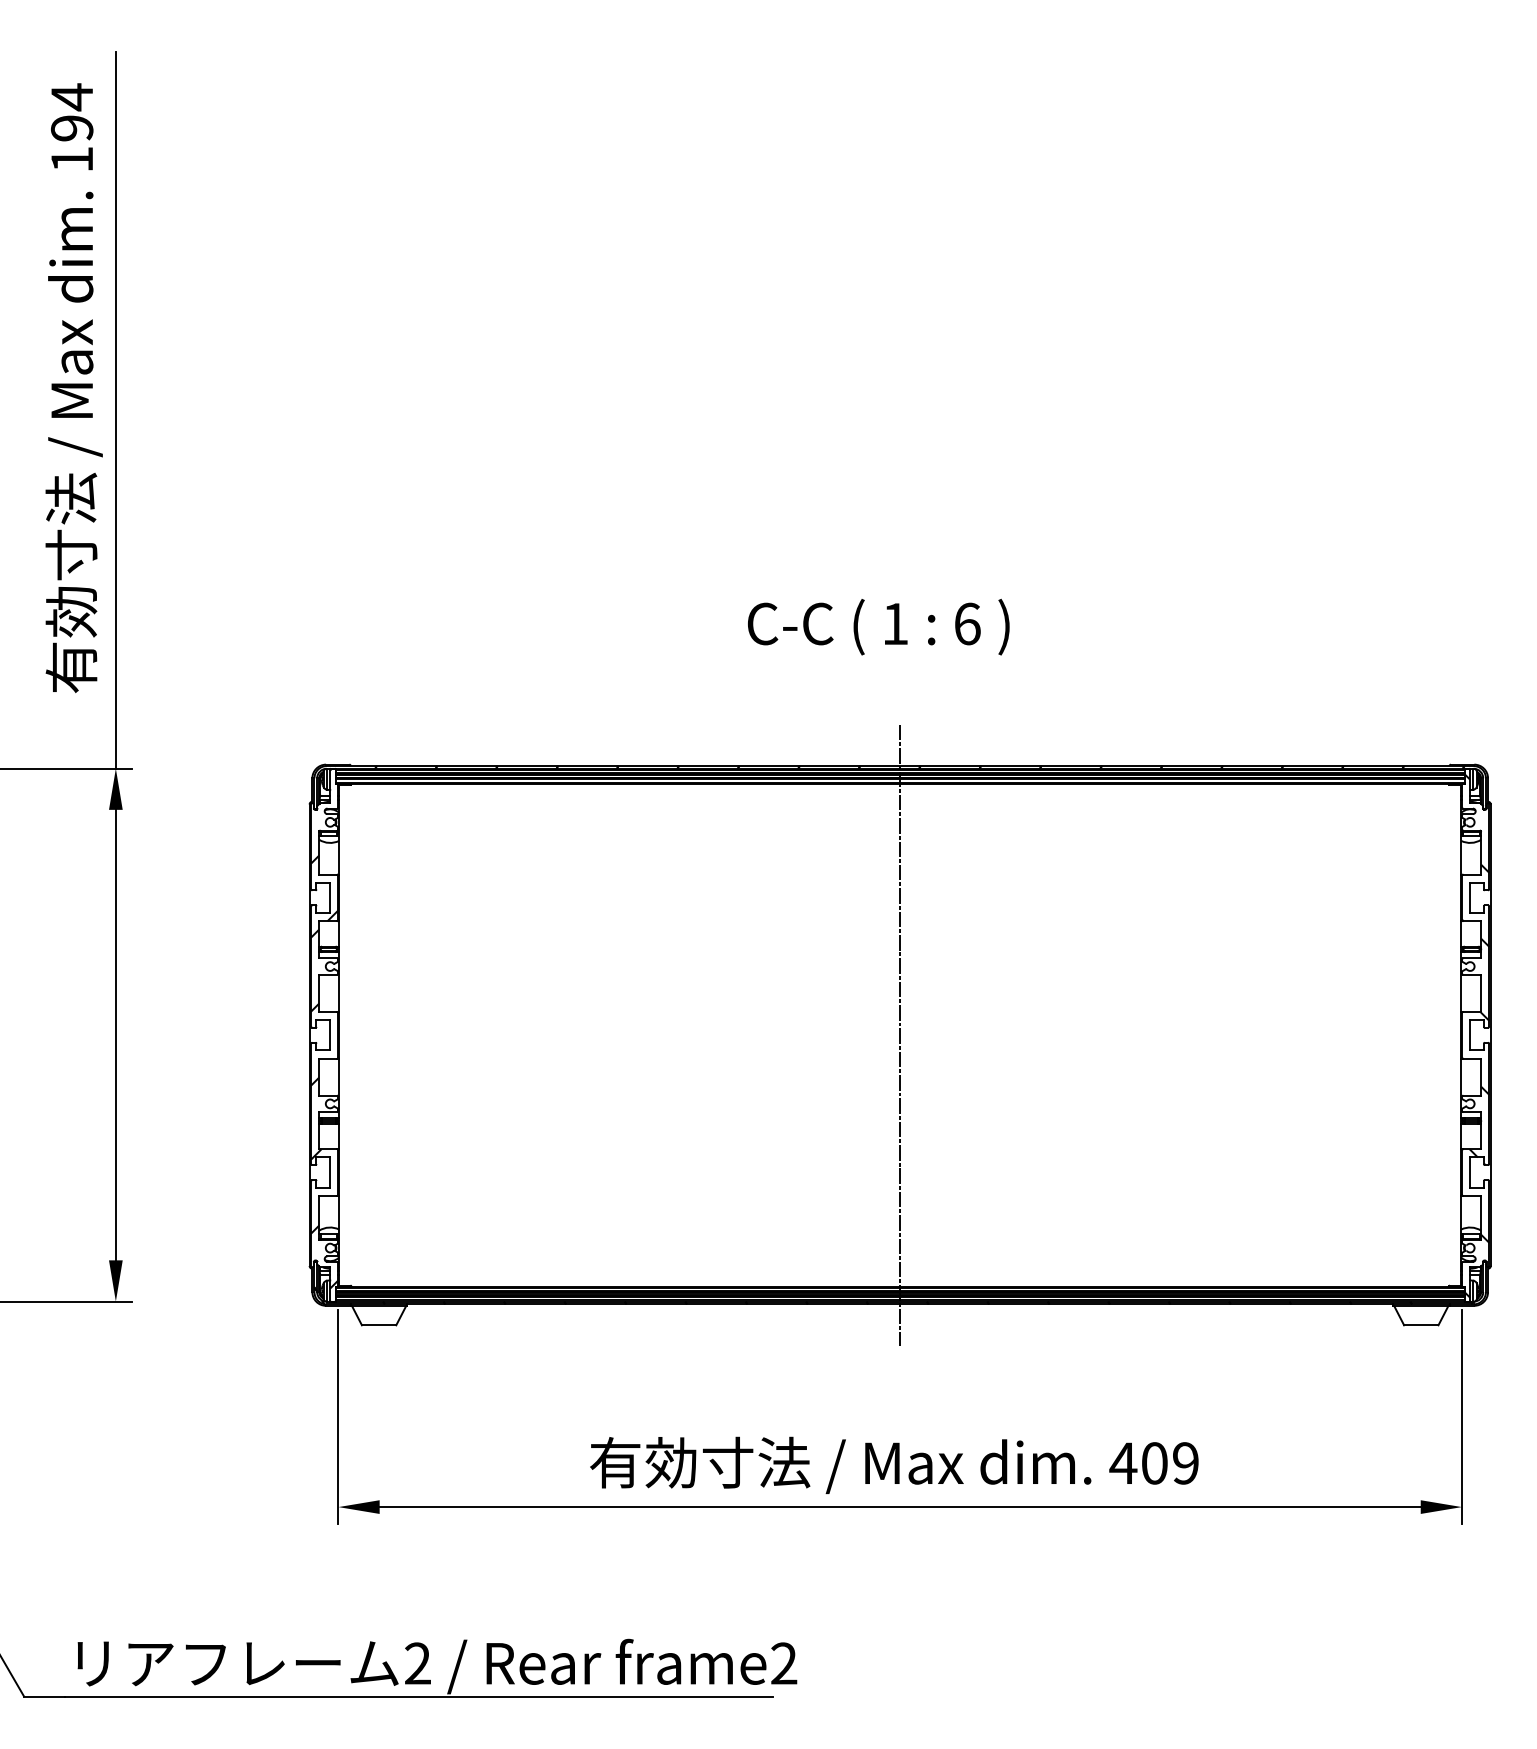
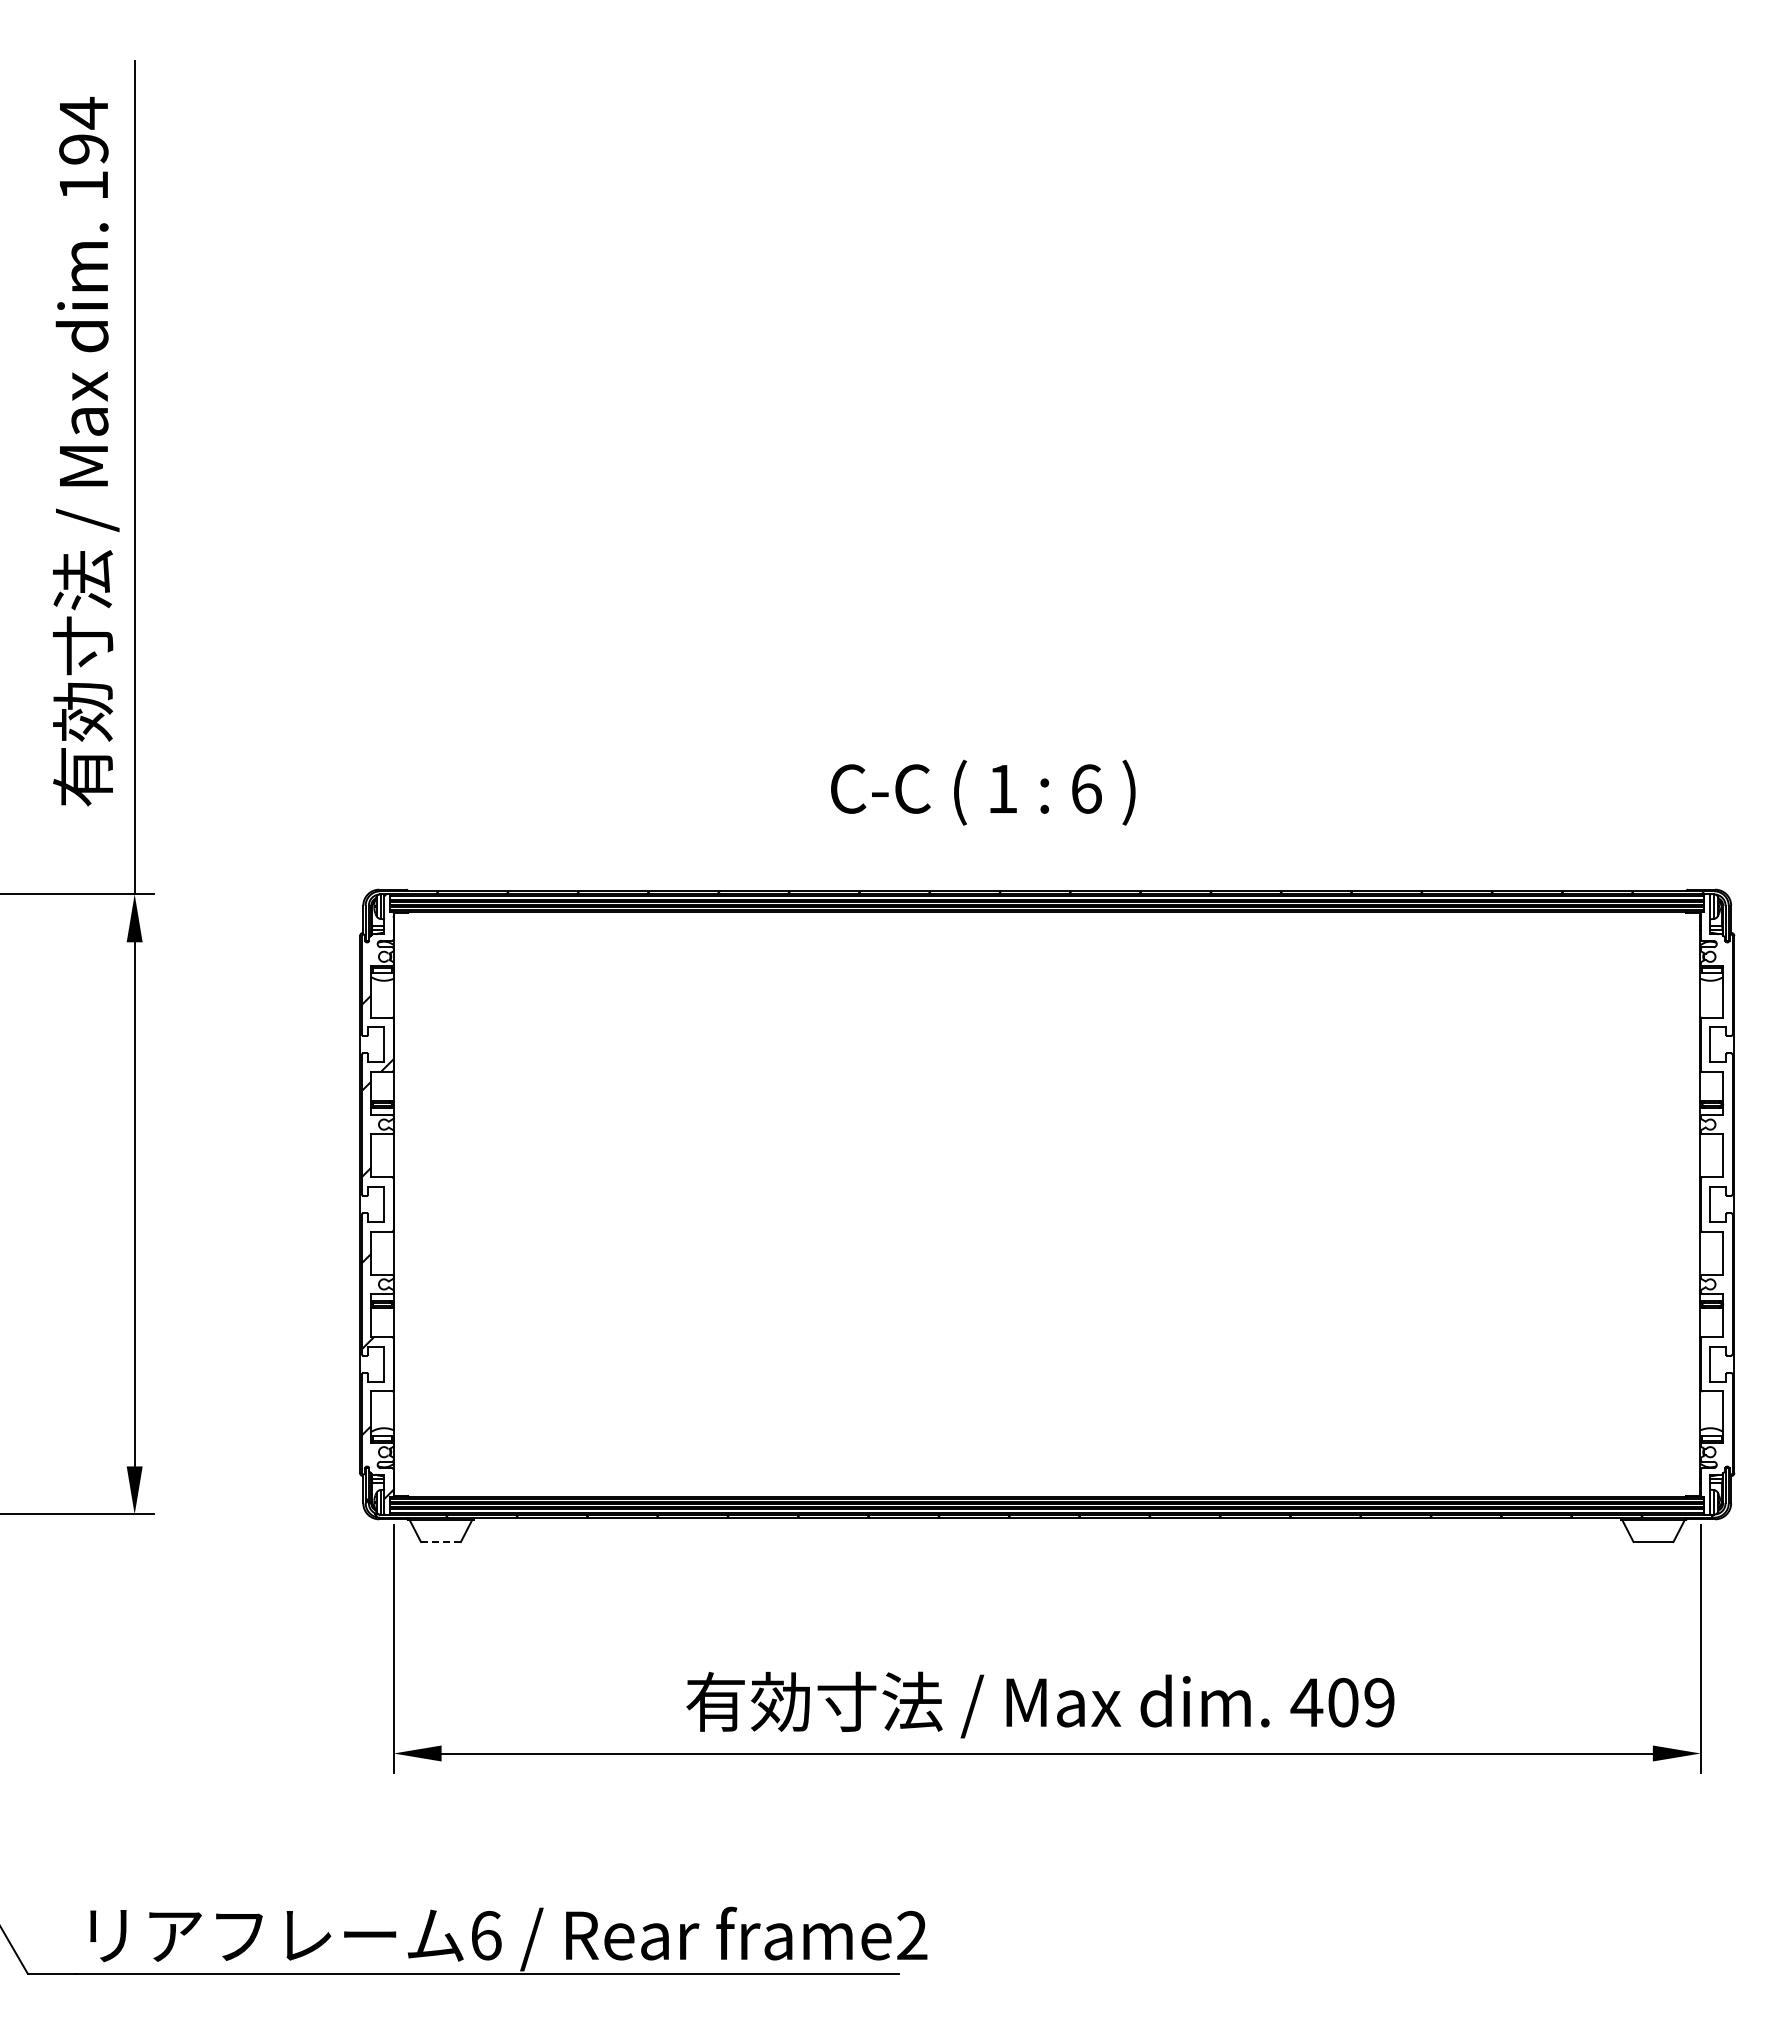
text: (878, 626) -> (983, 792), moved
line: (900, 1035) -> (1047, 1204), removed
hatch: (1475, 1035) -> (1716, 1204), removed
line: (378, 1325) -> (440, 1542), solid -> dashed
text: (418, 1663) -> (486, 1935), 2 -> 6

